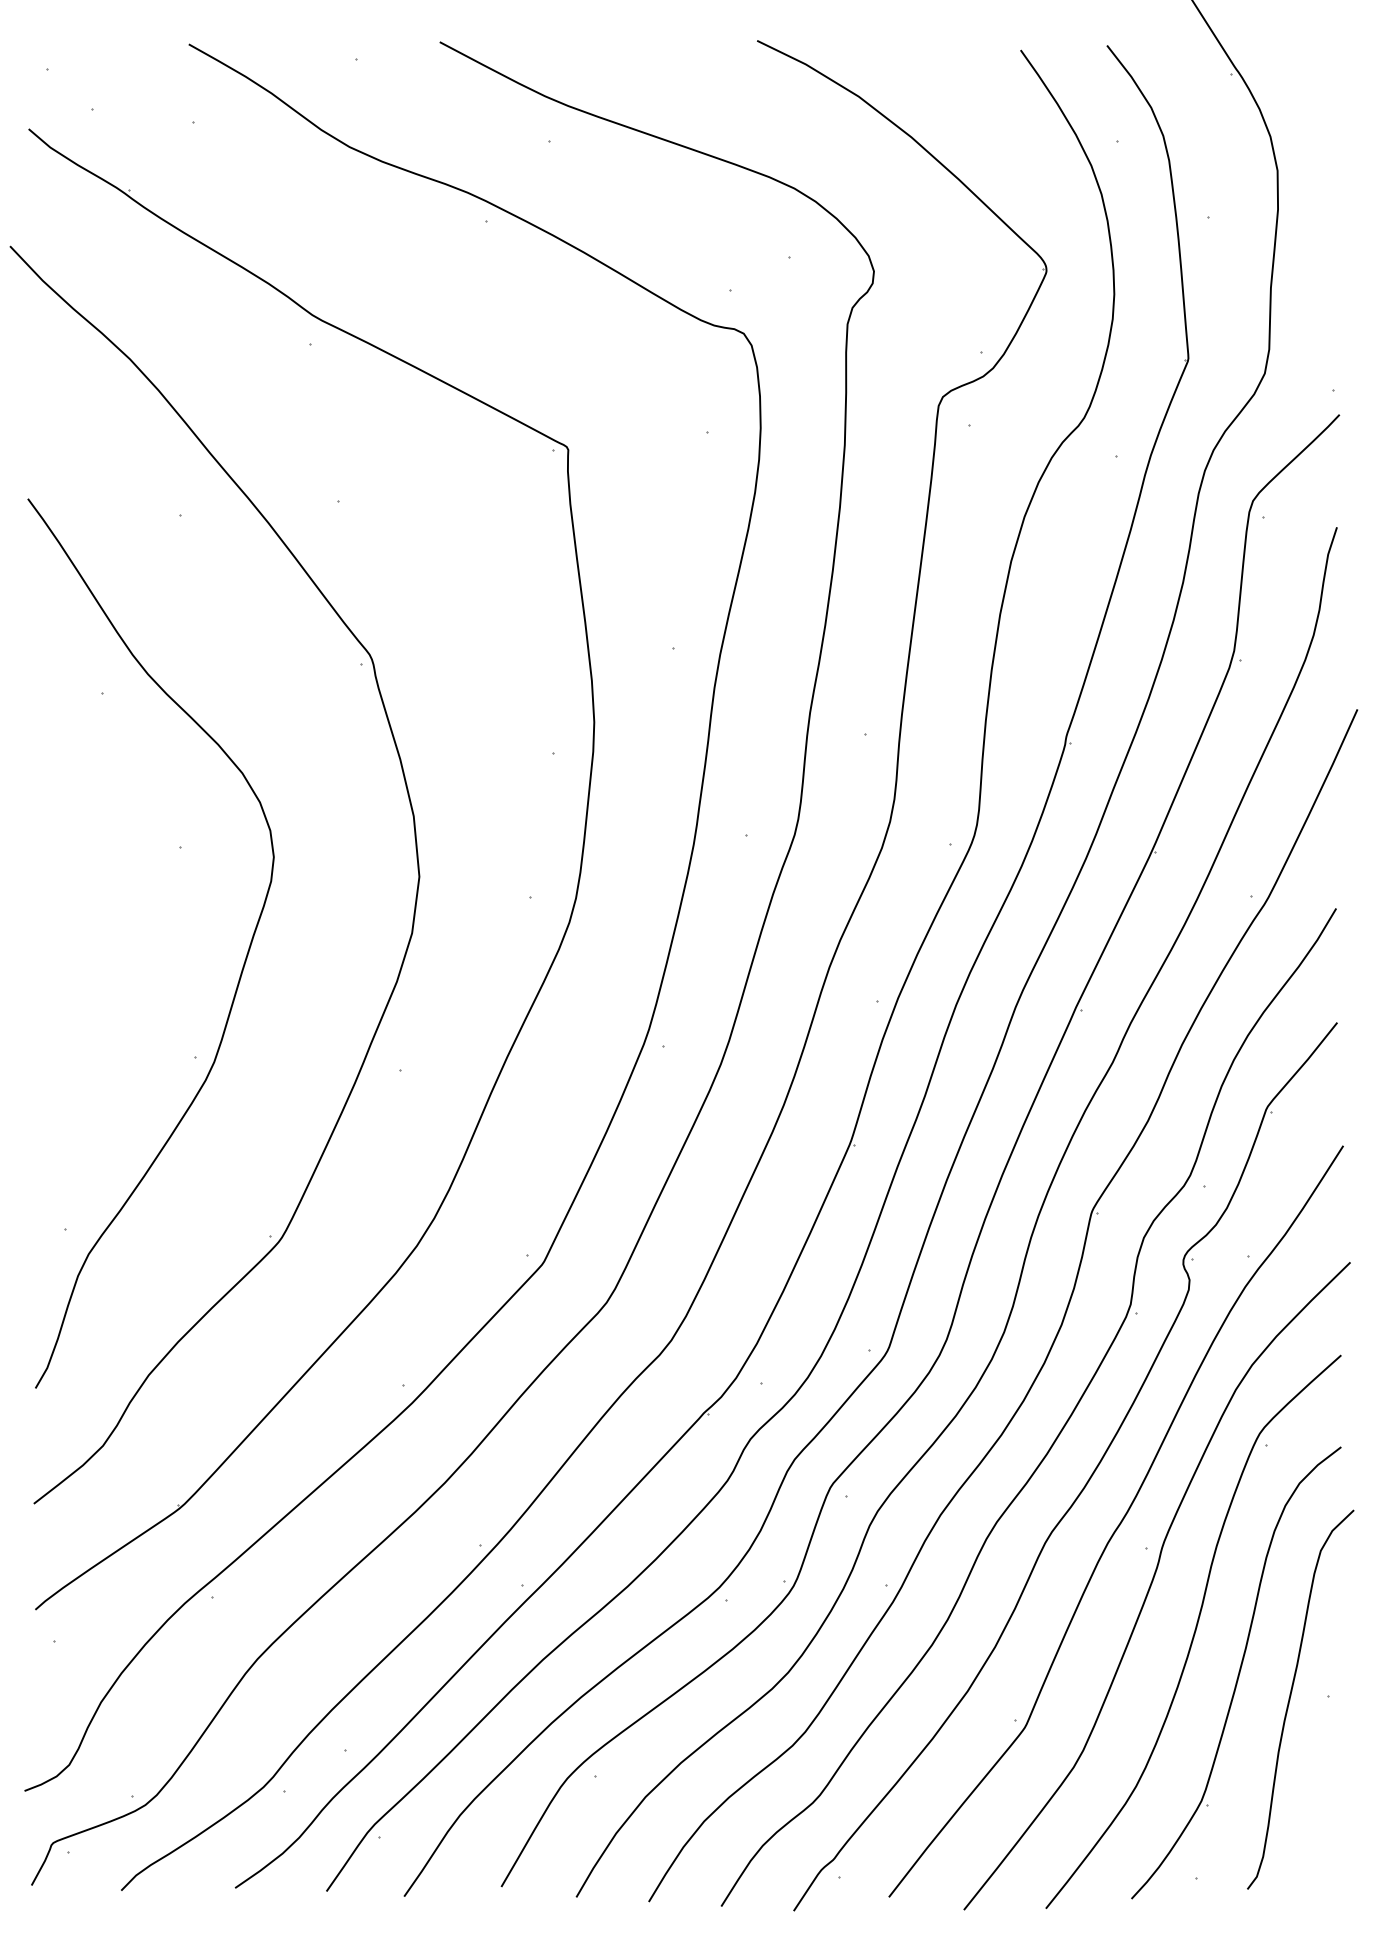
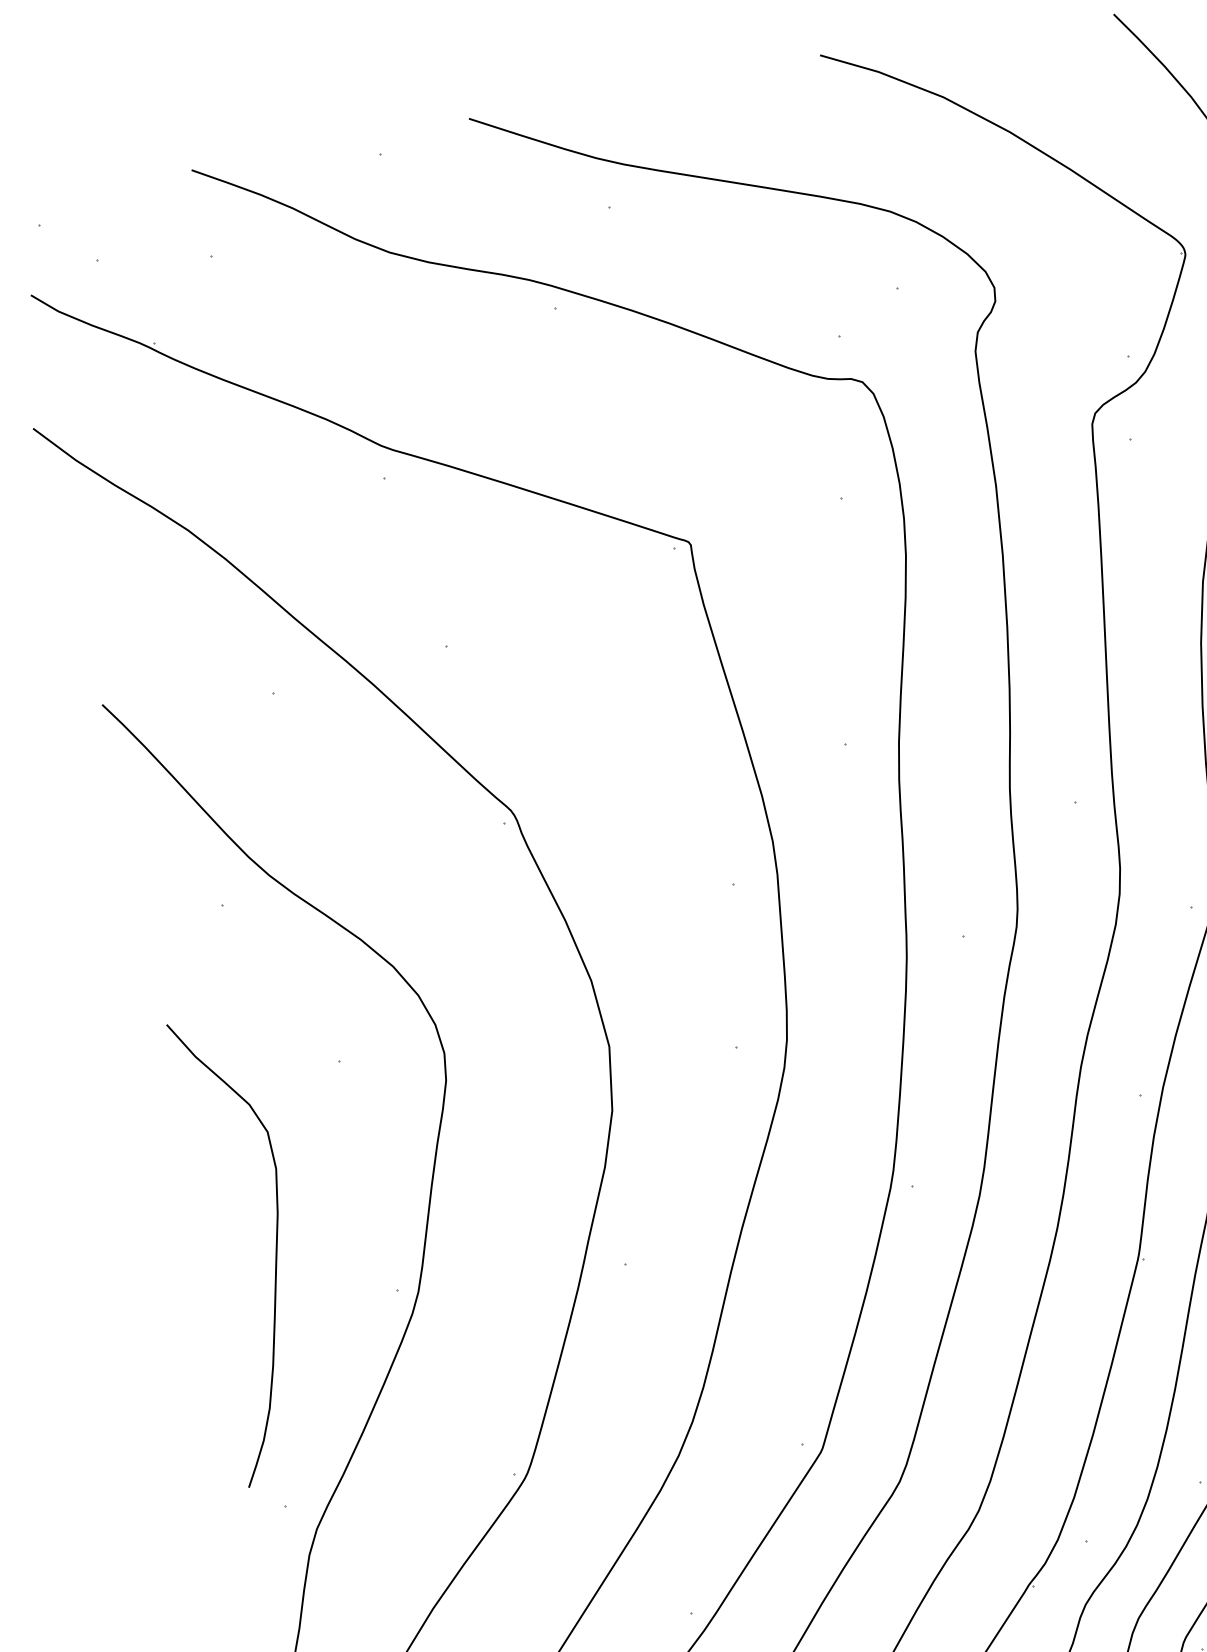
curve: (95, 1002) -> (275, 1249), added

